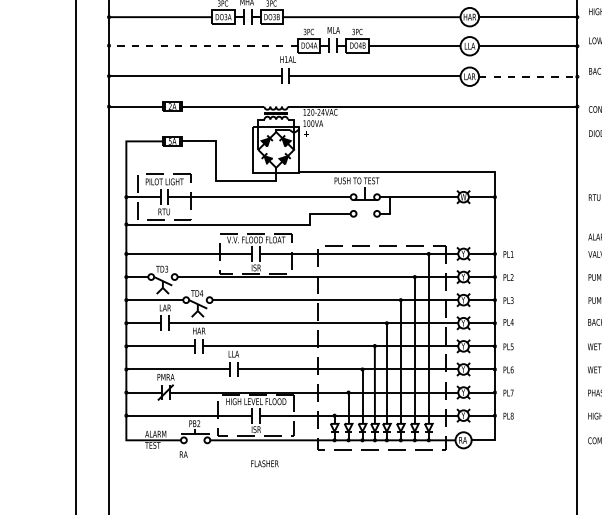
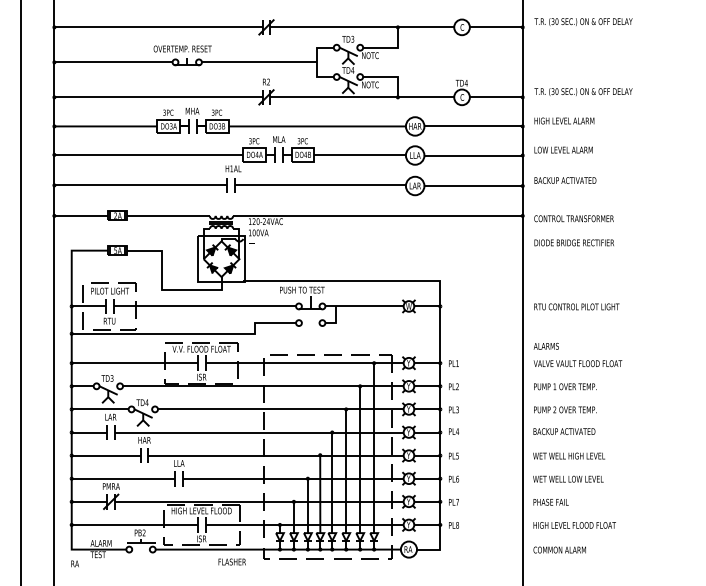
line: (203, 45) -> (148, 154), dashed -> solid
line: (529, 77) -> (474, 186), dashed -> solid
text: (183, 454) -> (74, 563), moved
text: (264, 463) -> (231, 561), moved

